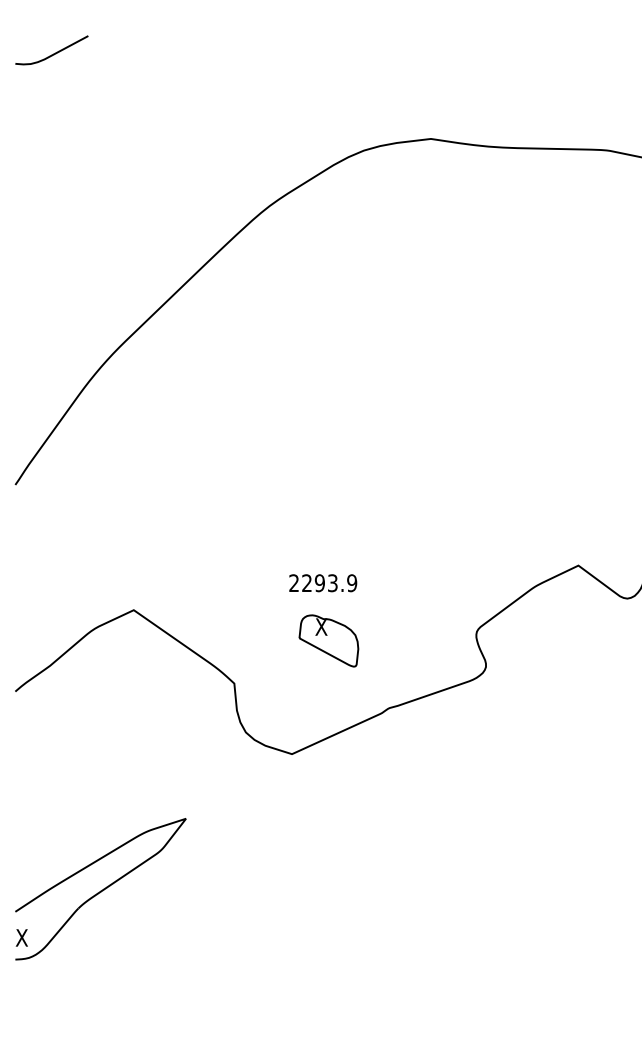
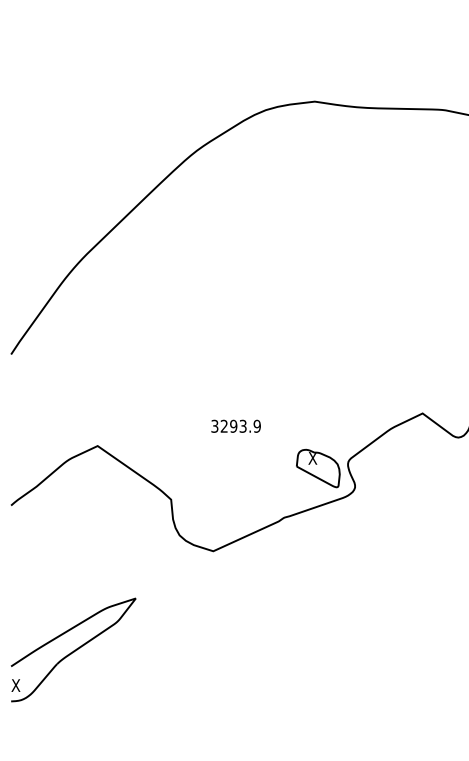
curve: (54, 52) -> (39, 38), removed
text: (293, 583) -> (214, 426), 2293.9 -> 3293.9
part: (329, 640) -> (318, 468), moved

